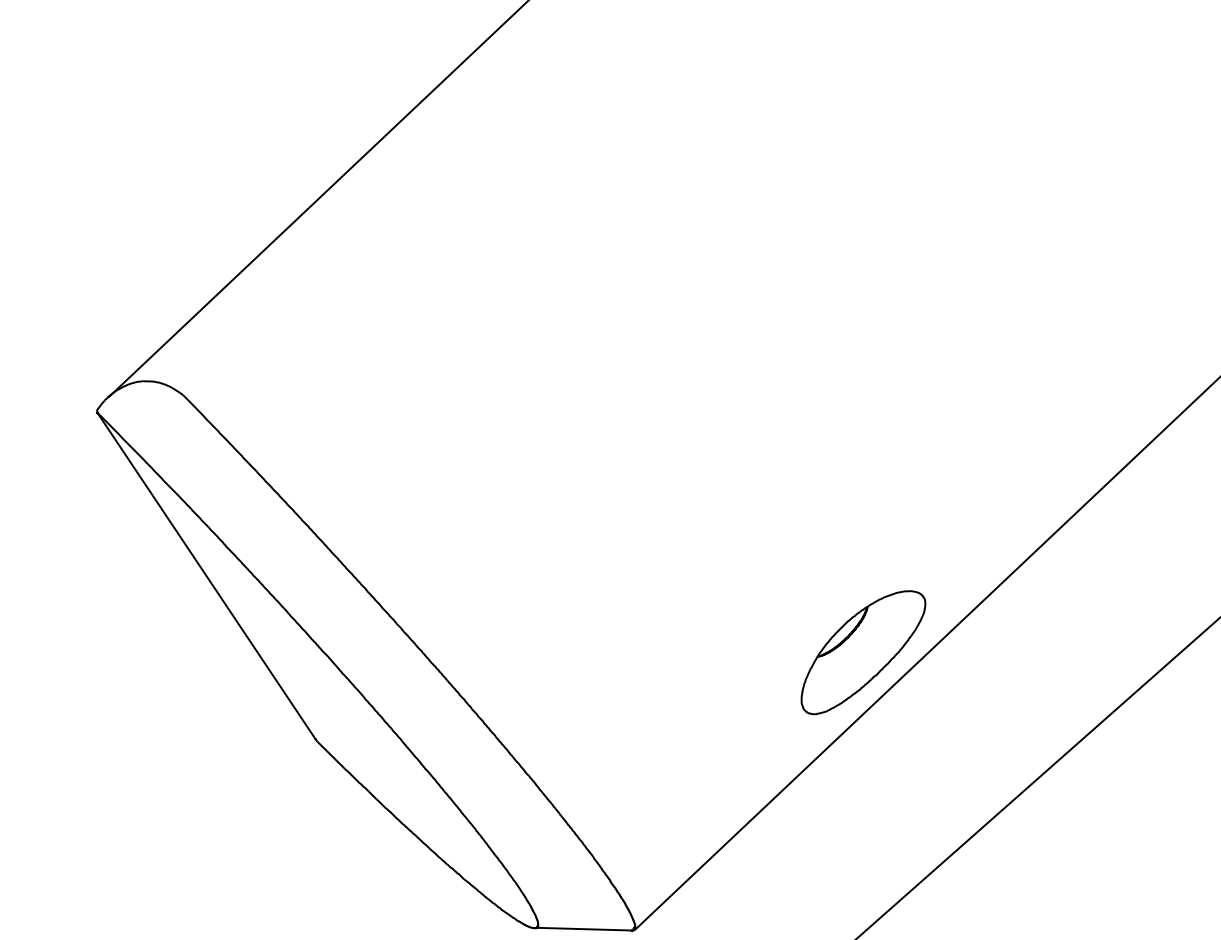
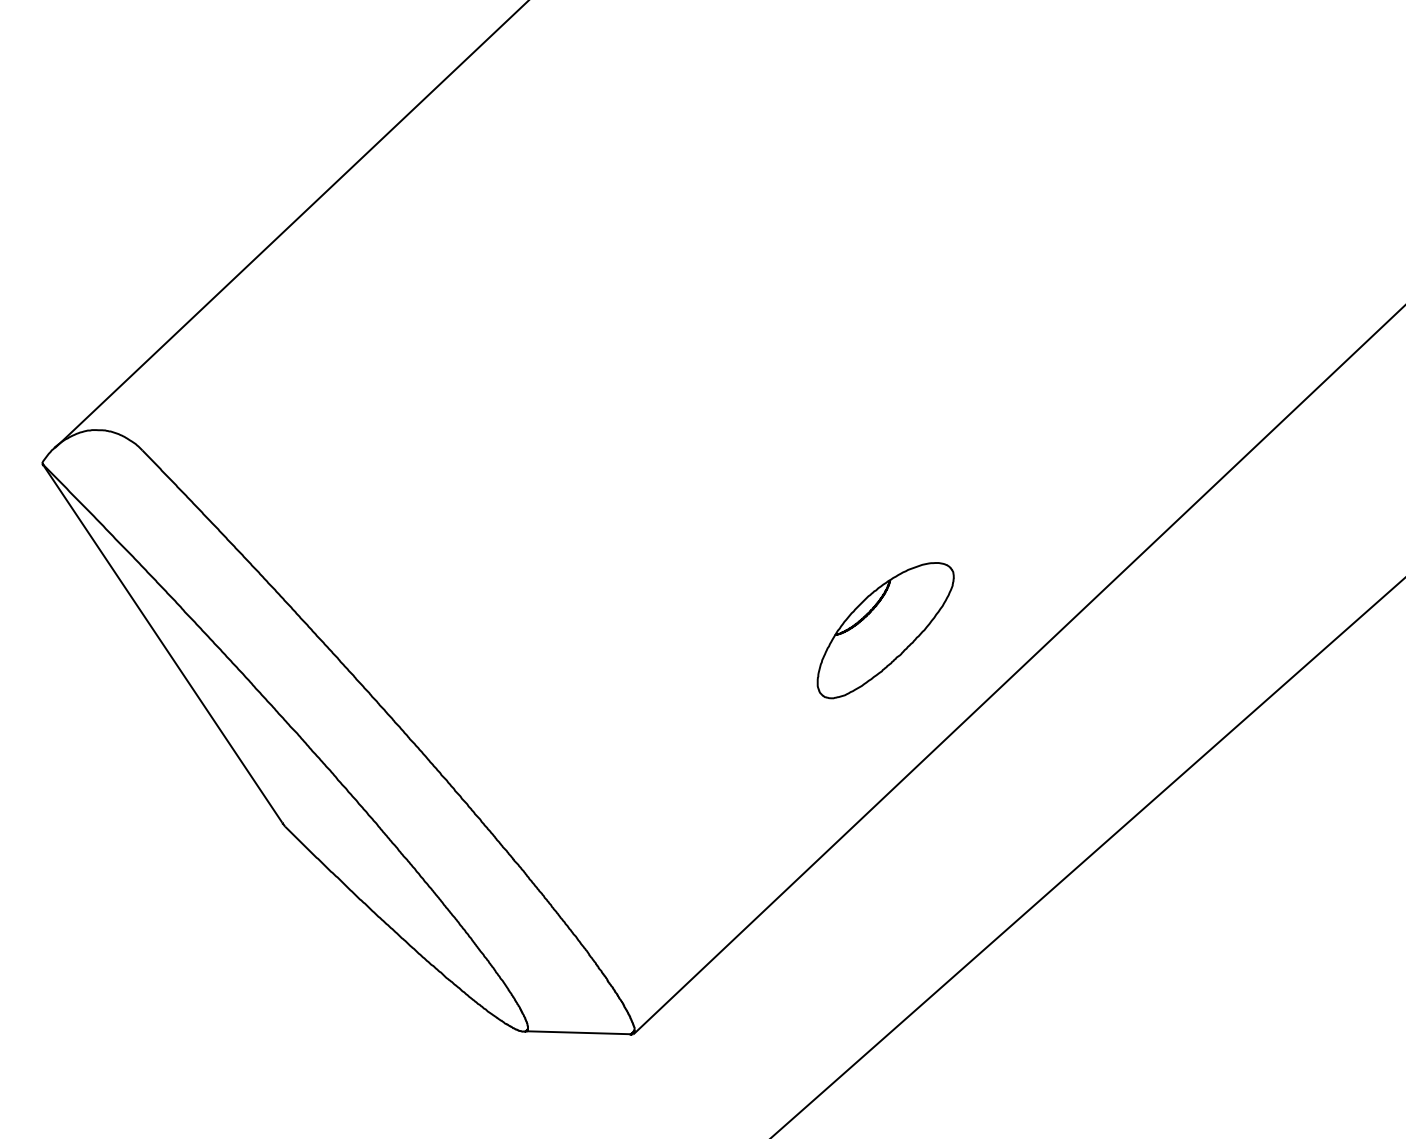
part: (863, 652) -> (885, 630), moved

